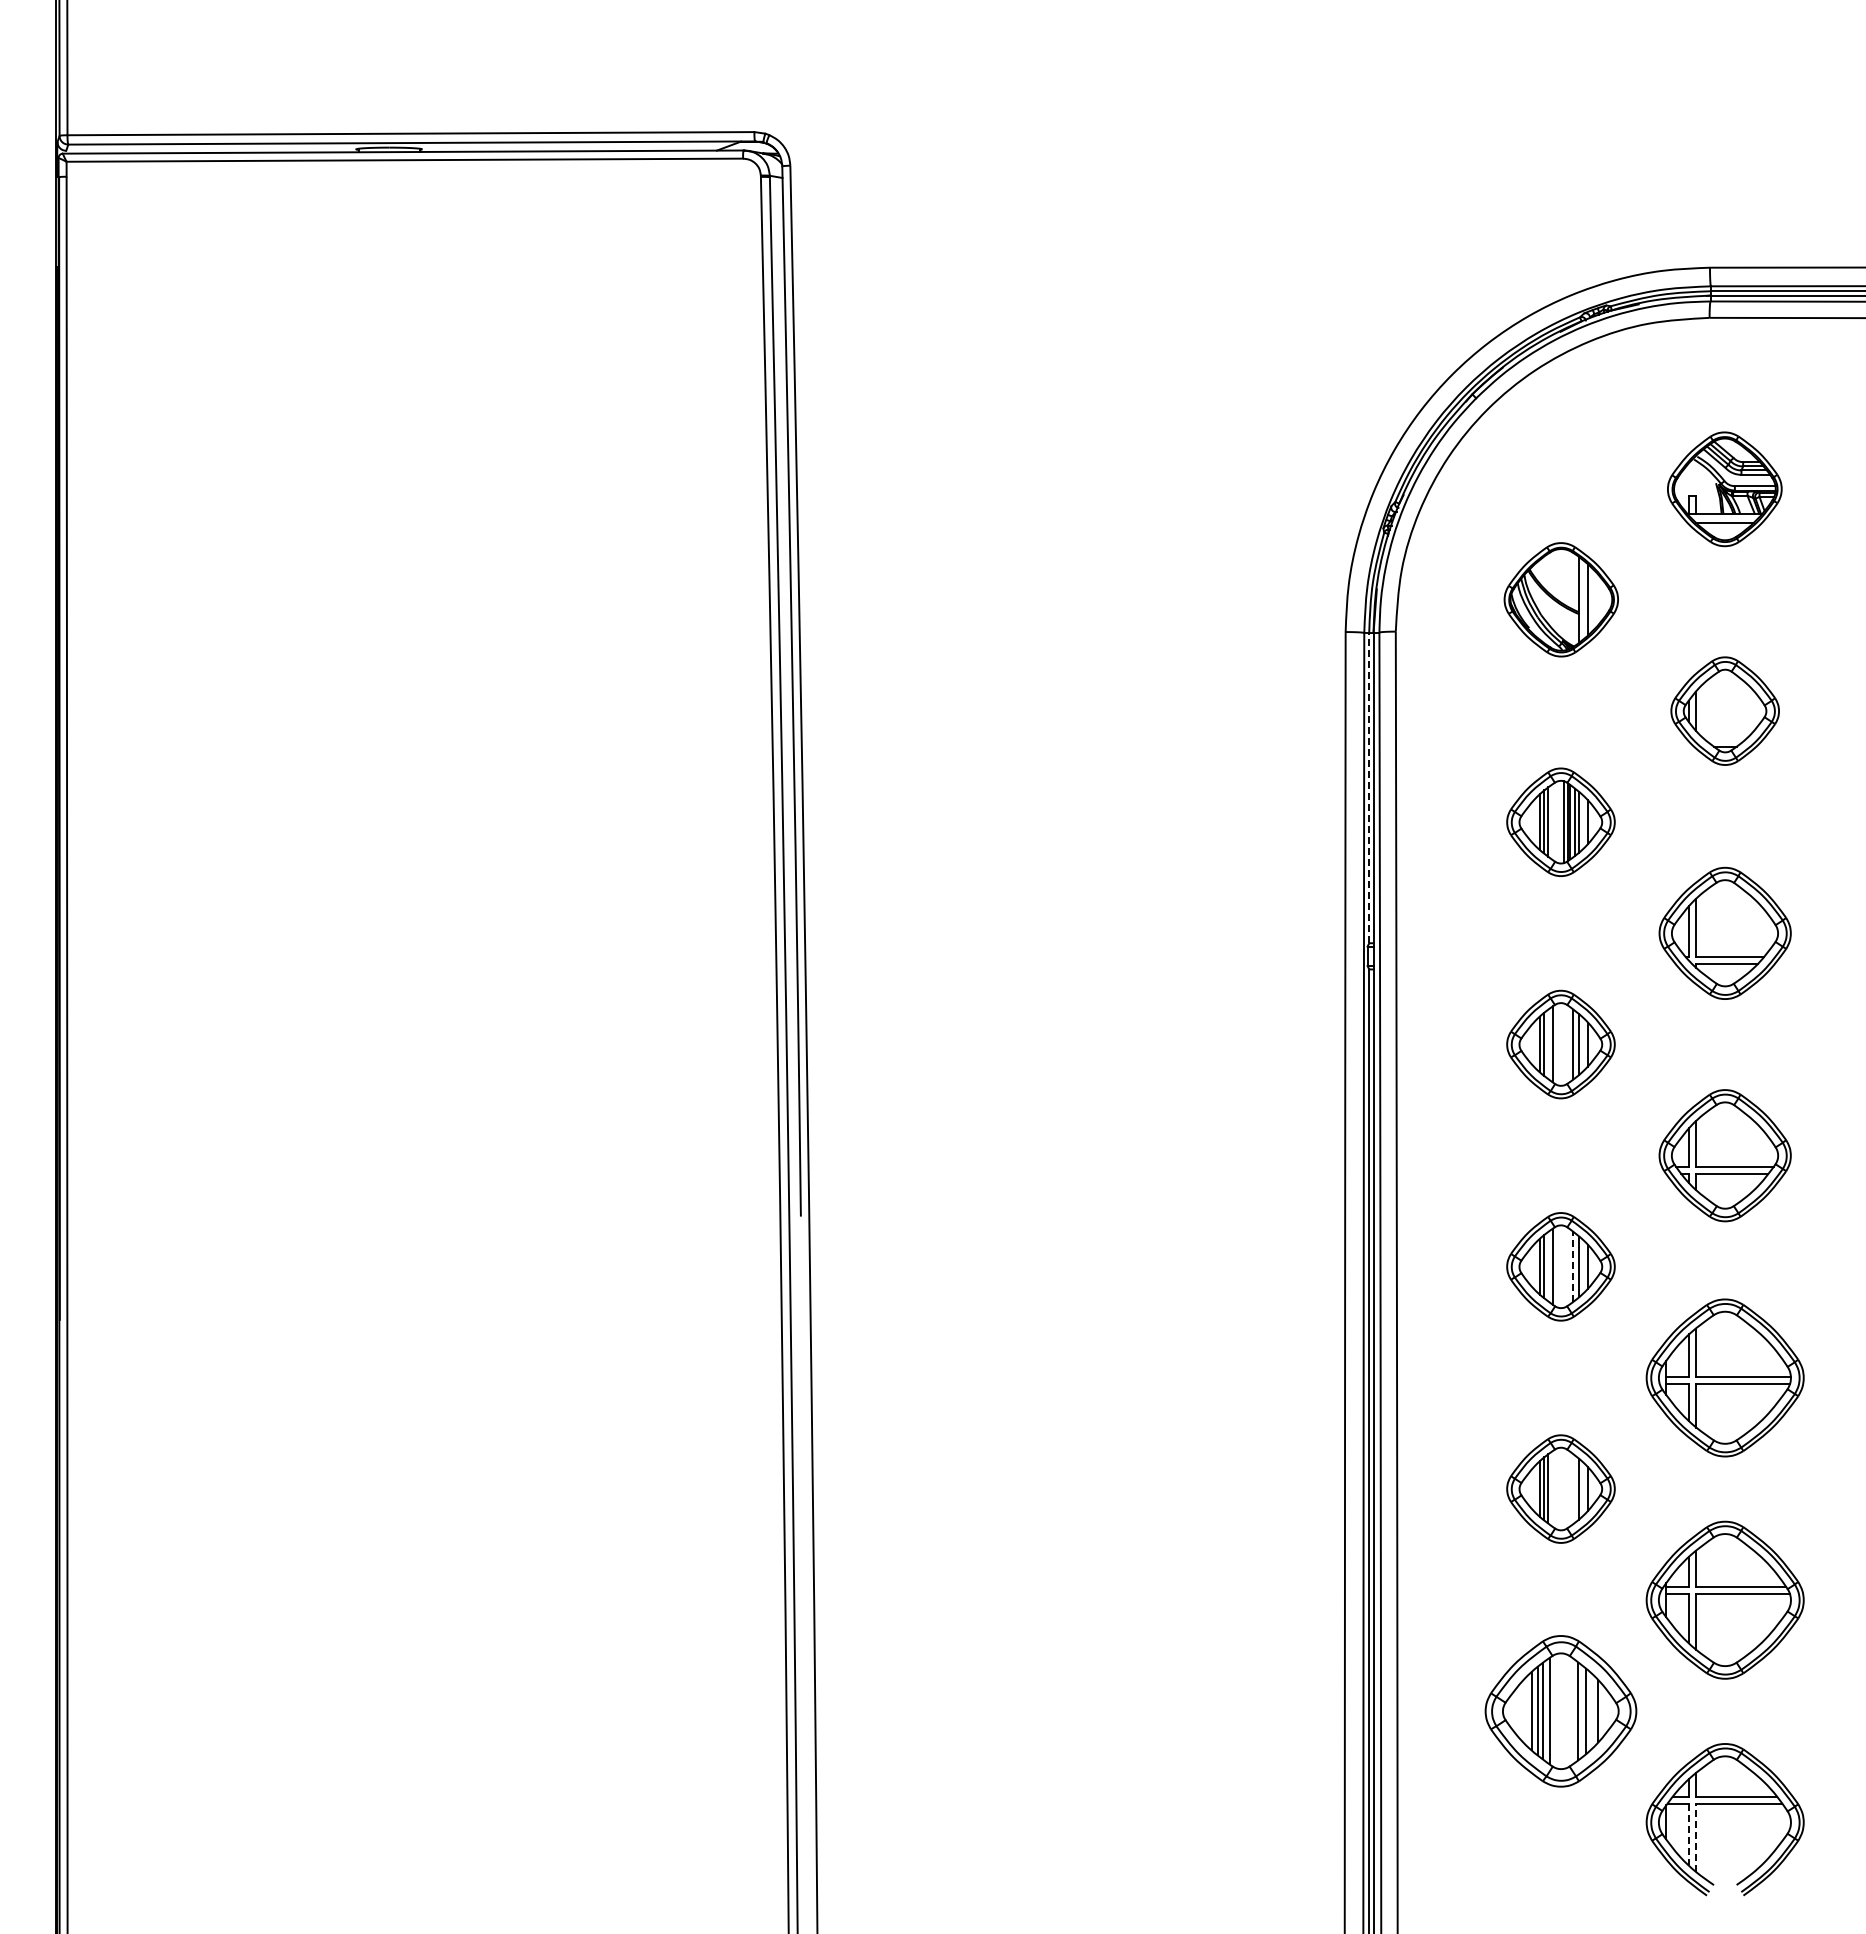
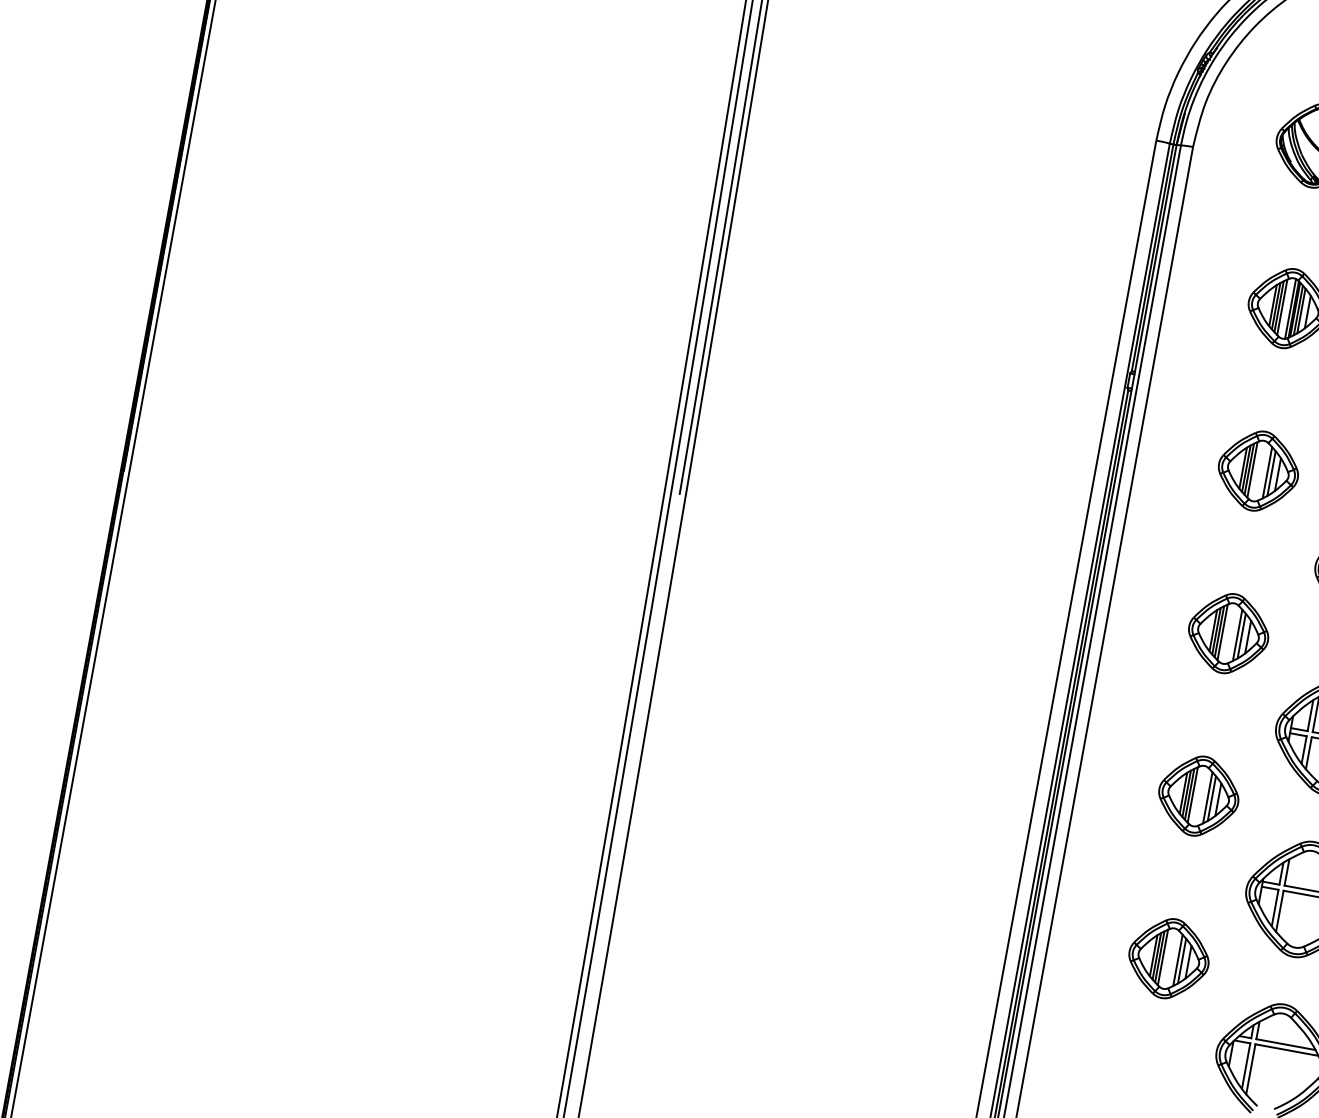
line: (1369, 787) -> (1152, 257), dashed -> solid
line: (1552, 821) -> (1282, 306), added
line: (1548, 1043) -> (1249, 468), added
line: (1548, 1266) -> (1219, 631), added
line: (1573, 1266) -> (1237, 635), dashed -> solid
line: (1552, 1488) -> (1192, 794), added
line: (1573, 1488) -> (1208, 797), added
part: (1560, 1711) -> (1168, 958), size x0.71
line: (1689, 1834) -> (1246, 1065), dashed -> solid
line: (1696, 1837) -> (1251, 1069), dashed -> solid

